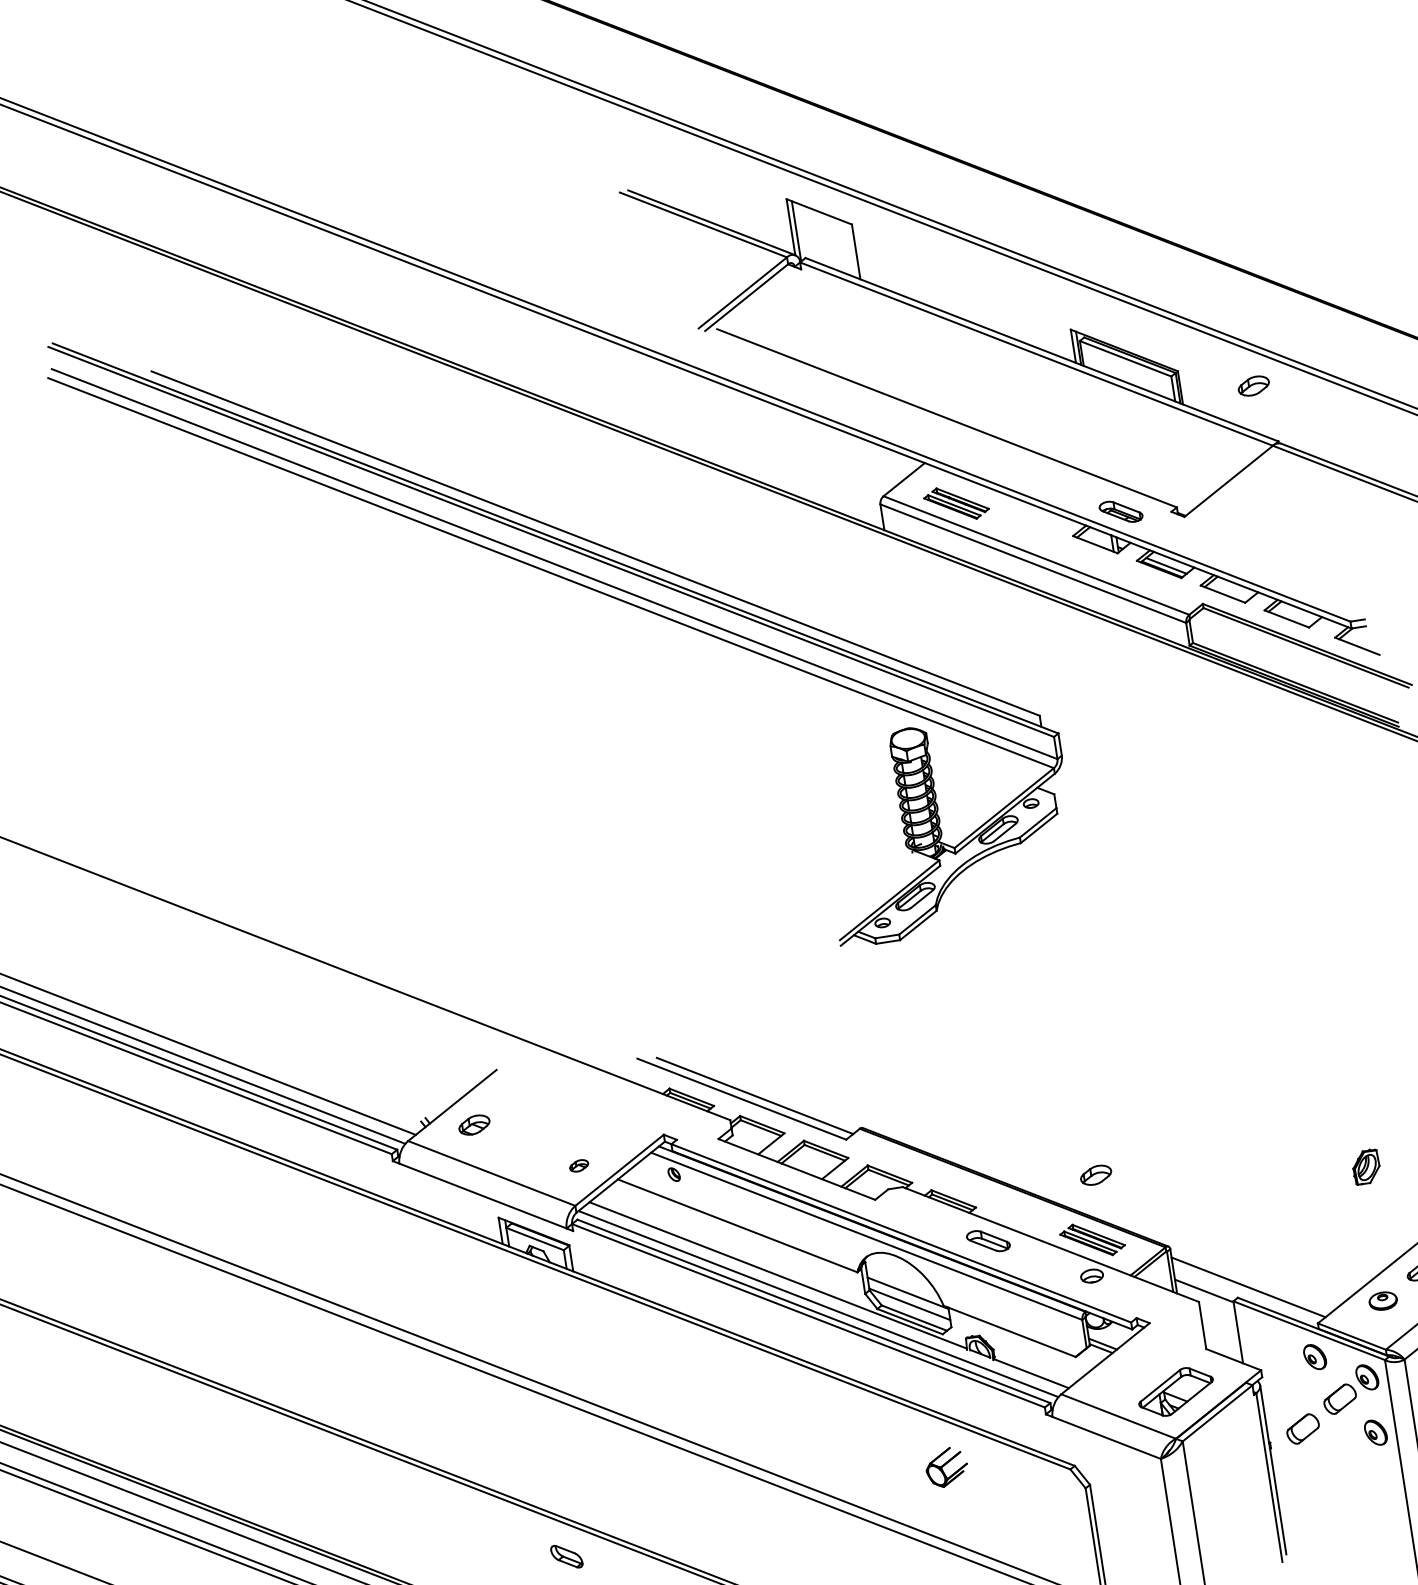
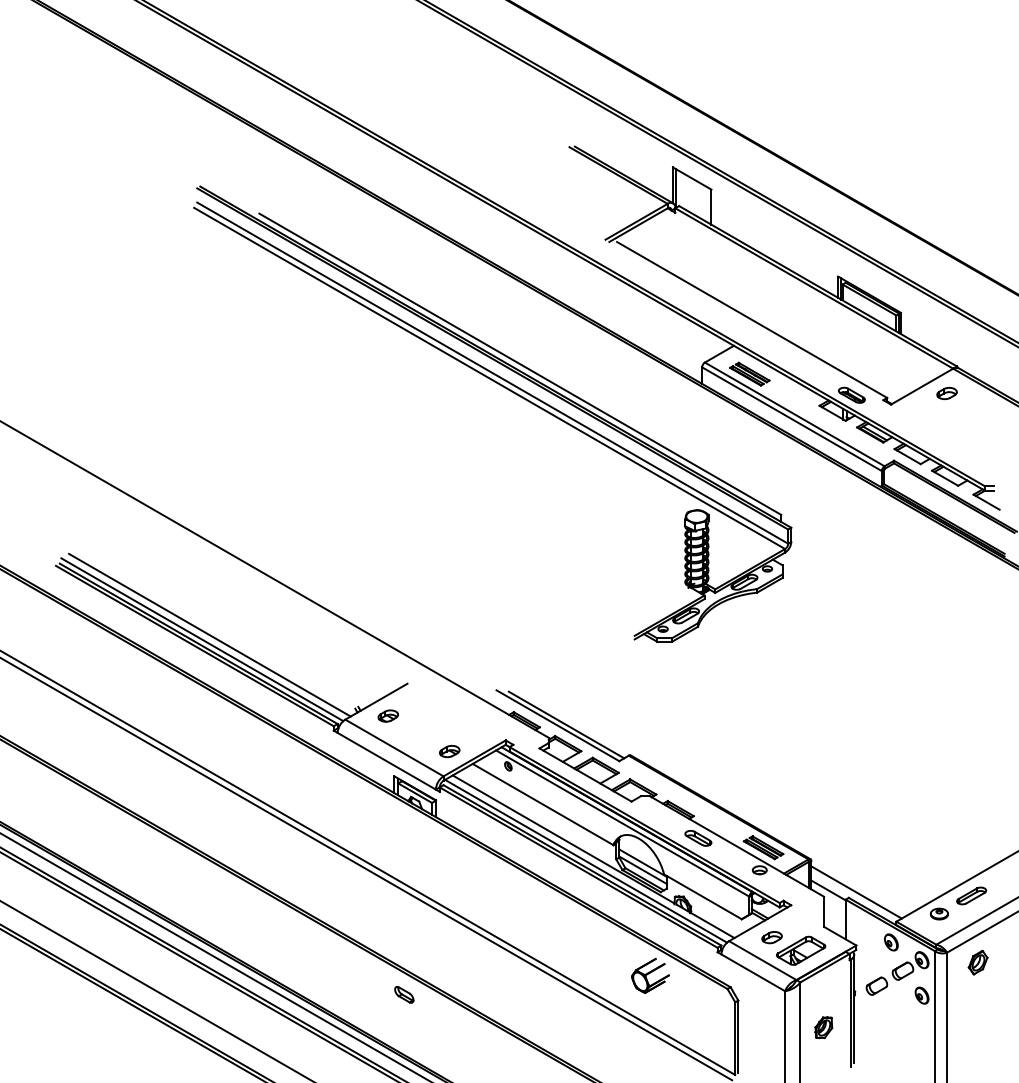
part: (1252, 386) -> (946, 393), moved
part: (578, 1165) -> (449, 751), size x1.67
part: (1365, 1166) -> (823, 1027), moved
part: (1095, 1175) -> (771, 937), moved
part: (946, 1466) -> (650, 975), size x1.43

